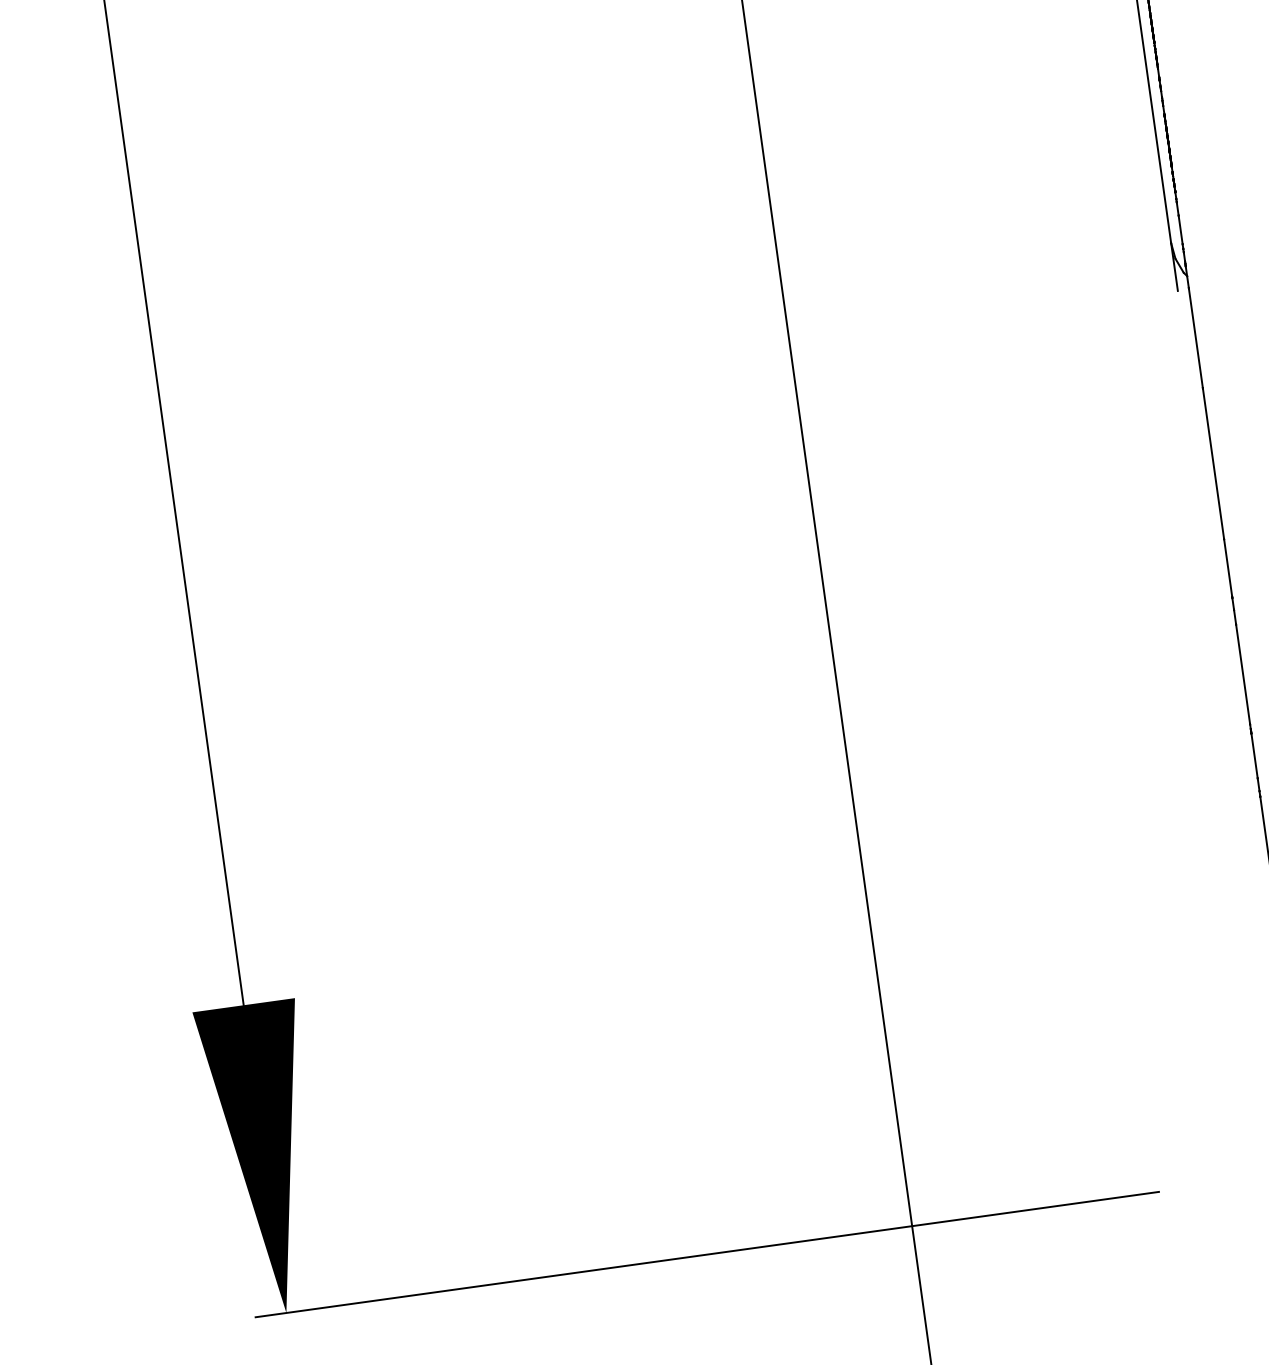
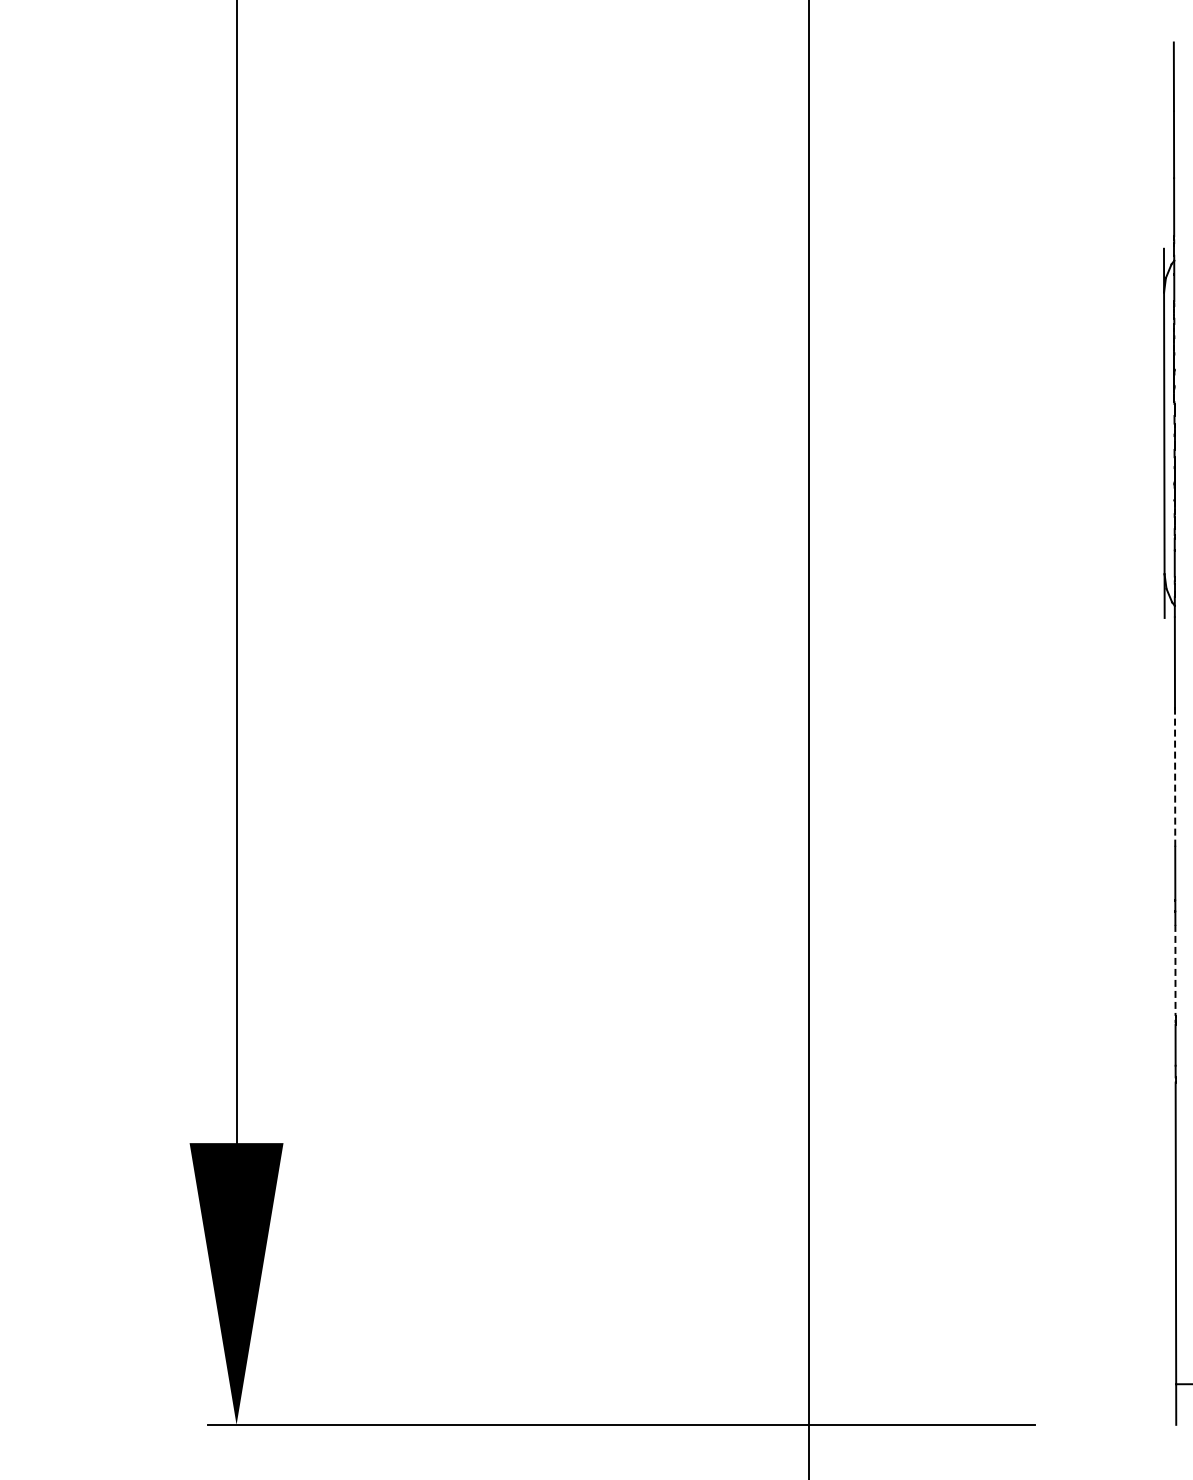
line: (1213, 463) -> (1175, 777), solid -> dashed
line: (1243, 674) -> (1175, 970), solid -> dashed

